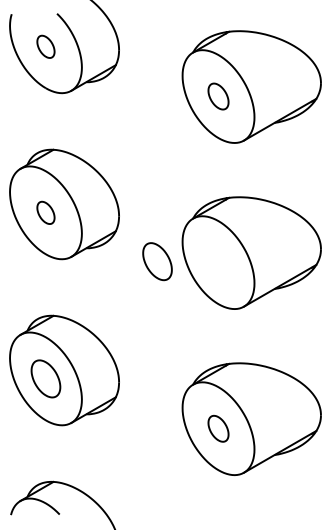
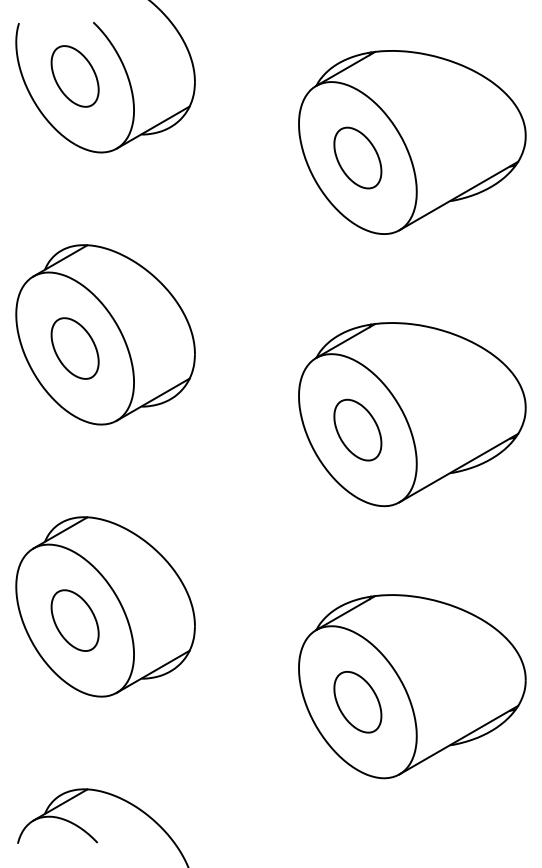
part: (45, 46) -> (74, 76), size x1.67
part: (218, 96) -> (357, 157), size x1.43
part: (45, 212) -> (74, 347), size x1.67
part: (157, 261) -> (357, 429), moved
part: (218, 428) -> (357, 701), size x1.43

